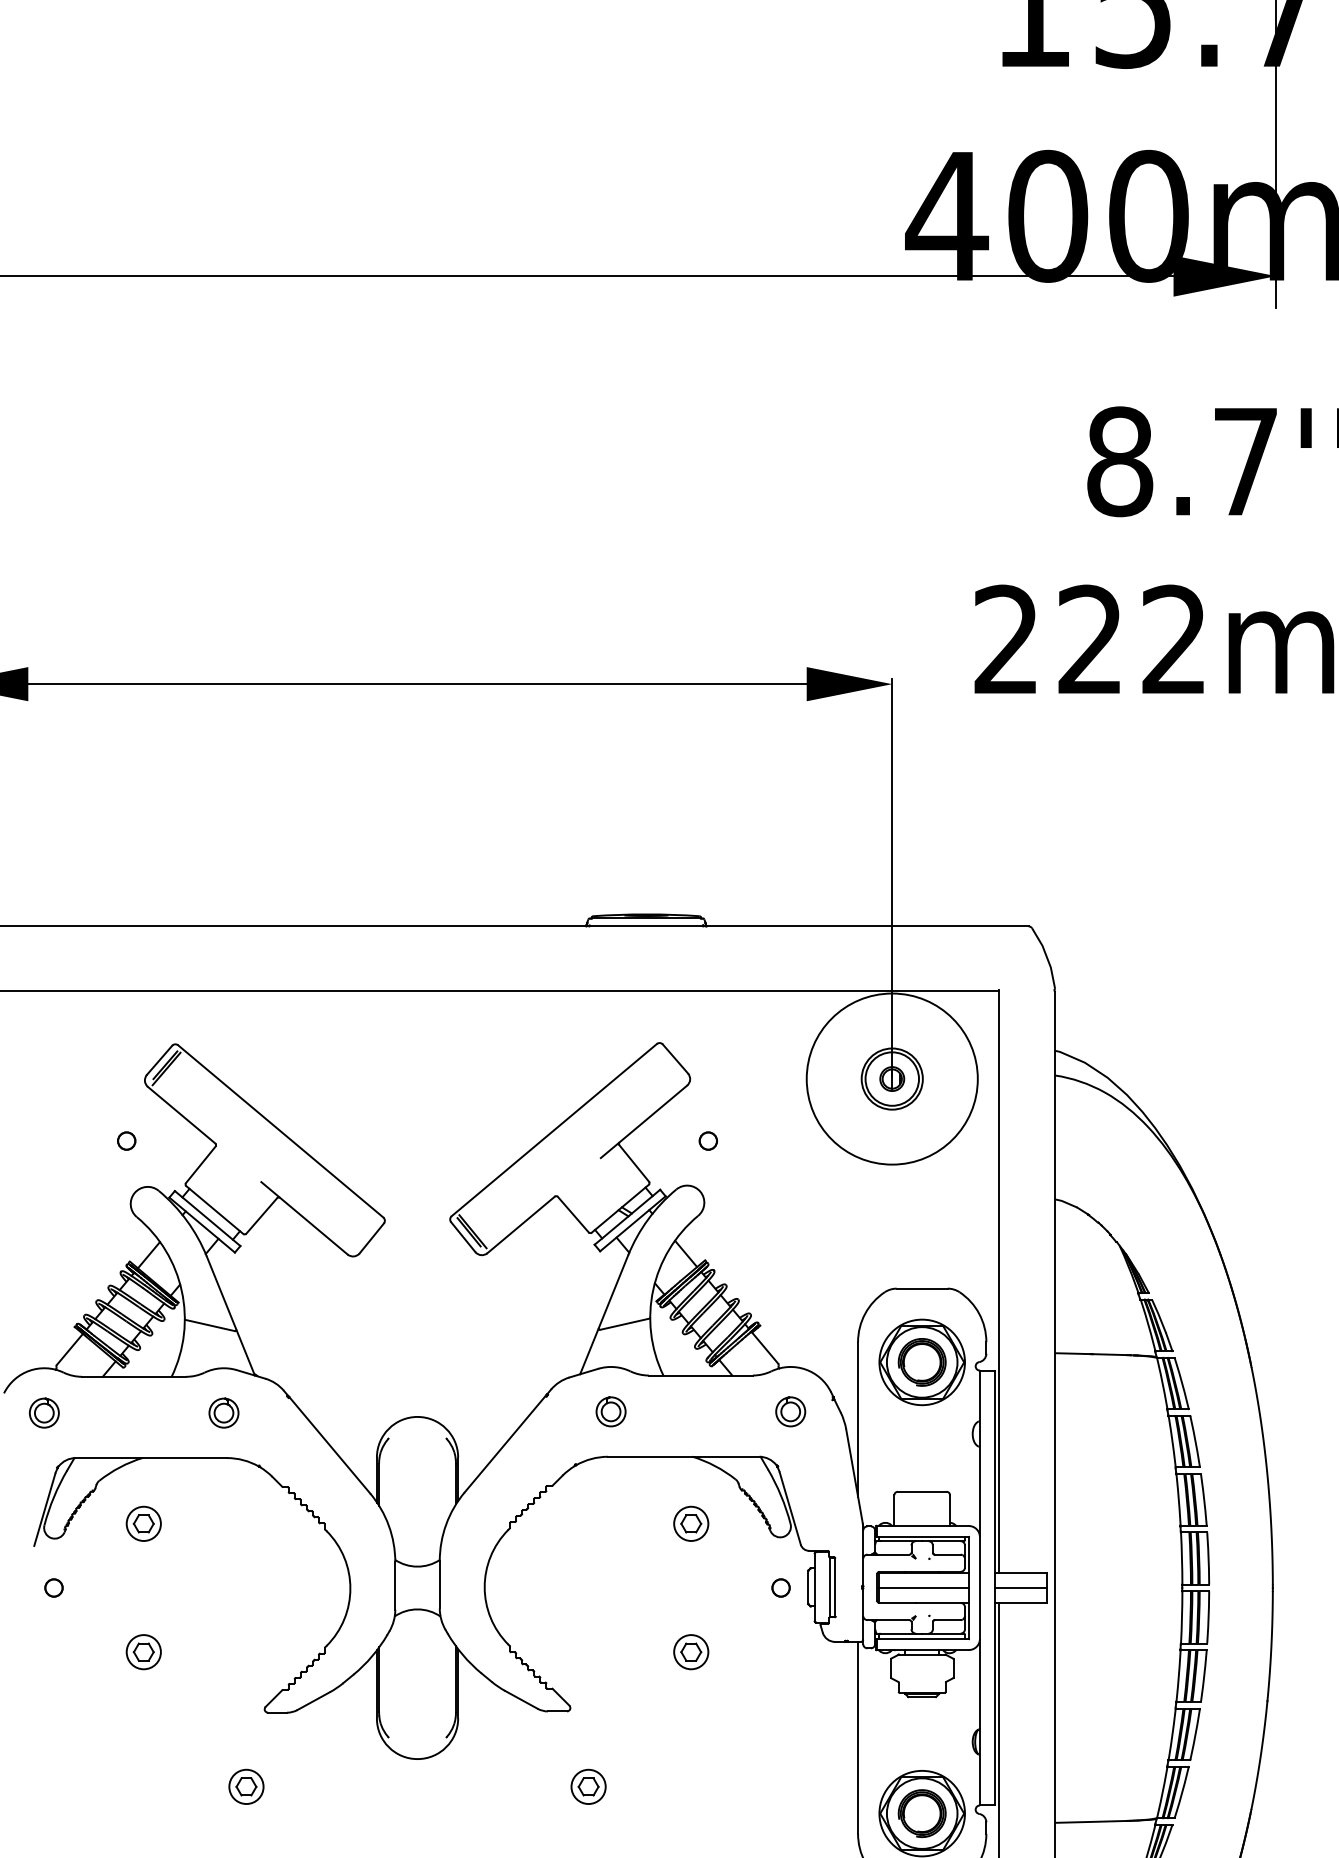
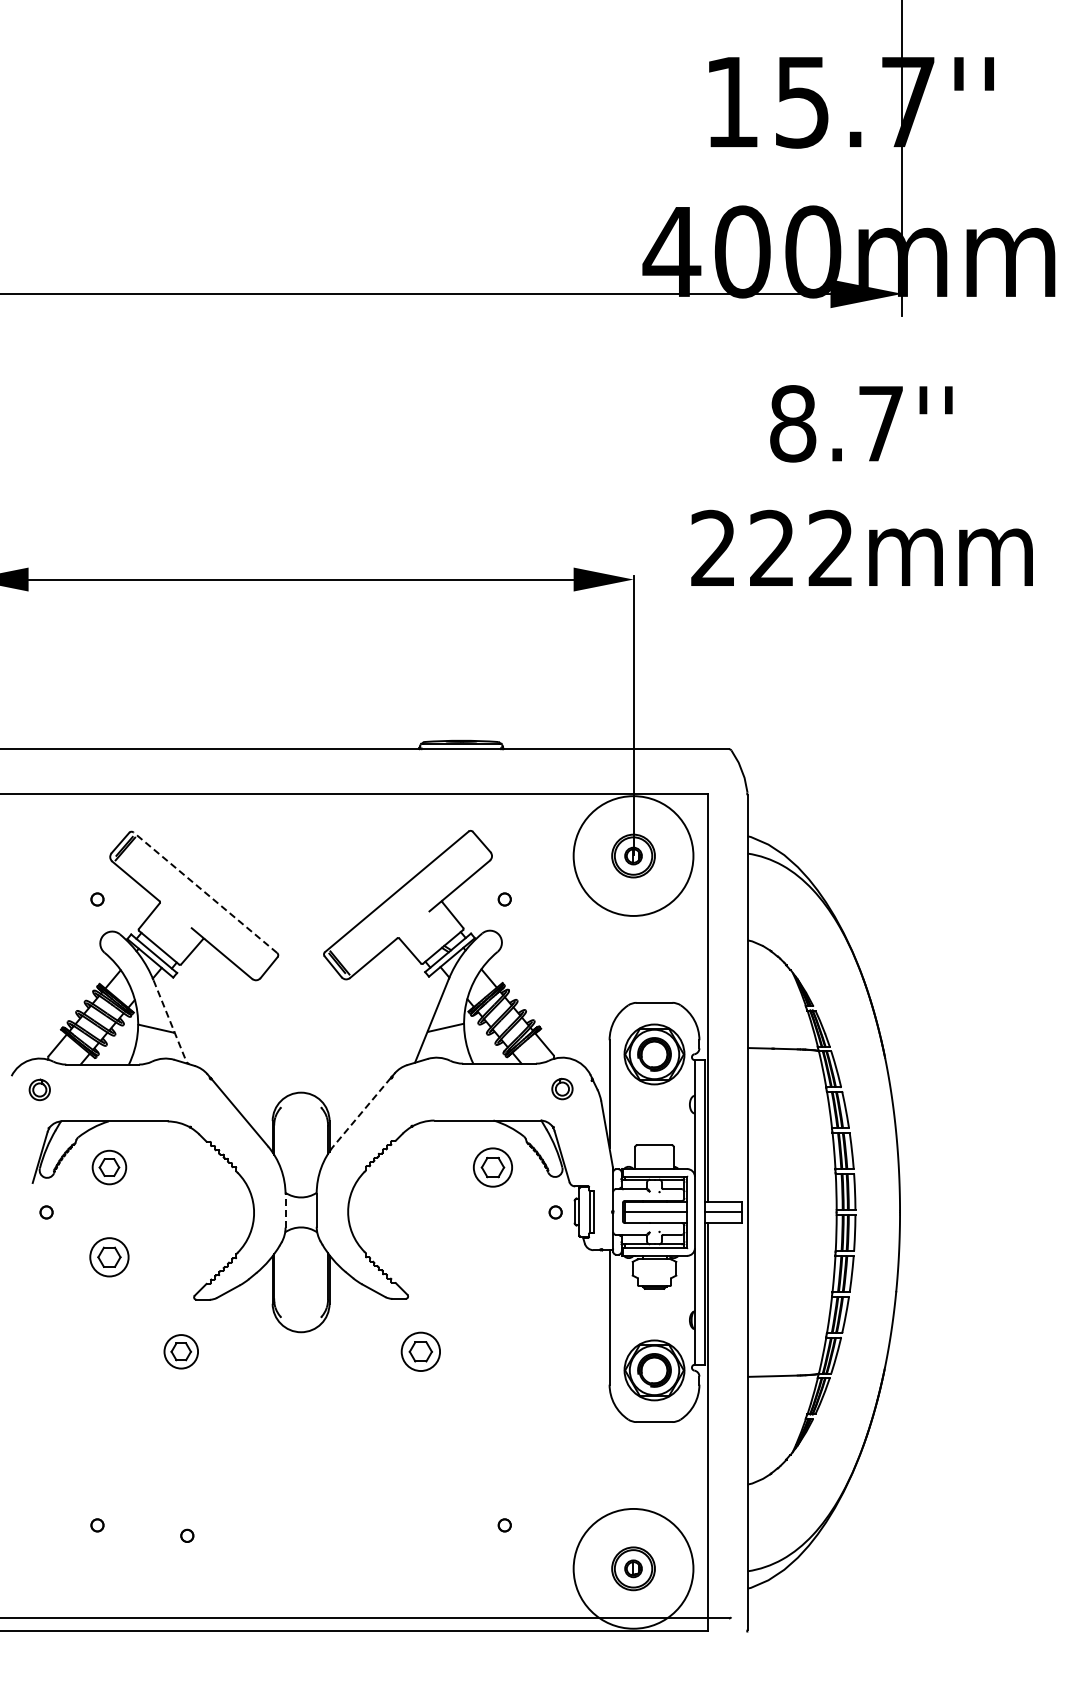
line: (280, 1131) -> (205, 892), solid -> dashed
line: (230, 1316) -> (170, 1022), solid -> dashed
part: (223, 1412) -> (165, 1089), removed
part: (610, 1412) -> (436, 1089), removed
line: (505, 1445) -> (362, 1112), solid -> dashed
part: (143, 1523) -> (109, 1167), size x1.4
part: (690, 1523) -> (492, 1167), size x1.6
line: (395, 1586) -> (285, 1211), solid -> dashed
part: (143, 1652) -> (109, 1257), size x1.6
part: (690, 1652) -> (492, 1257), removed
part: (246, 1786) -> (181, 1351), size x1.4
part: (588, 1786) -> (420, 1351), size x1.6

